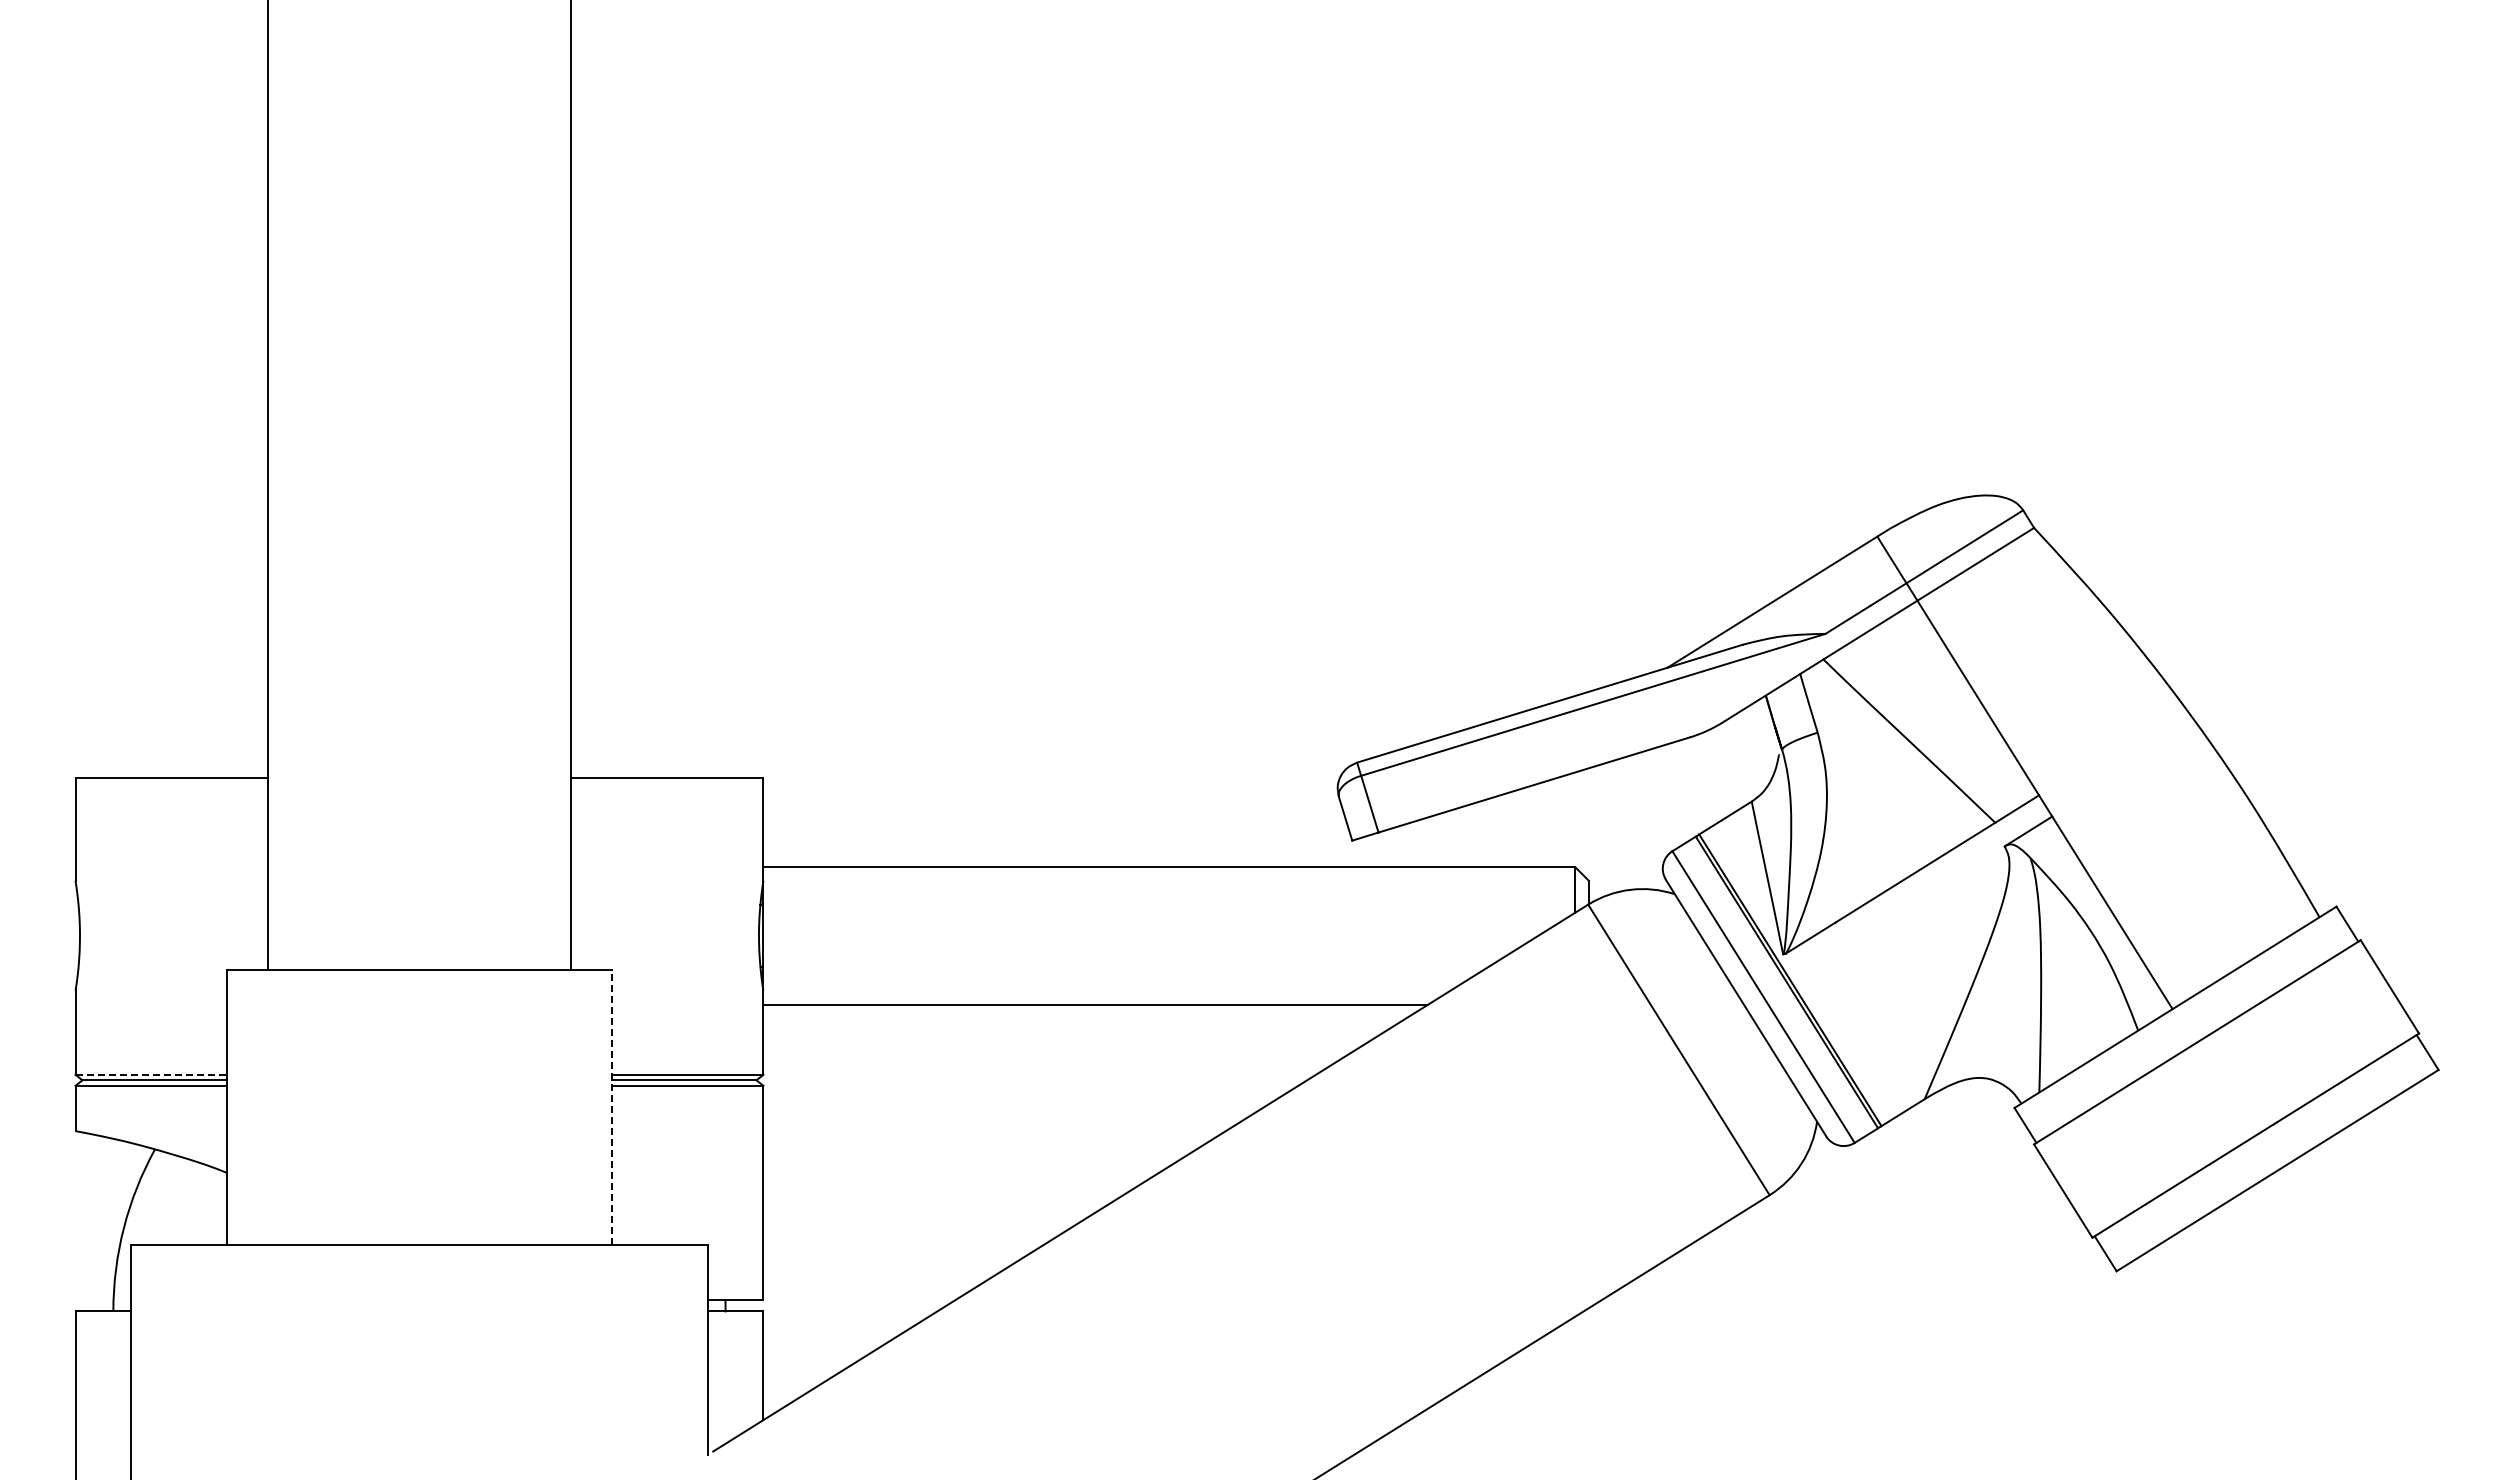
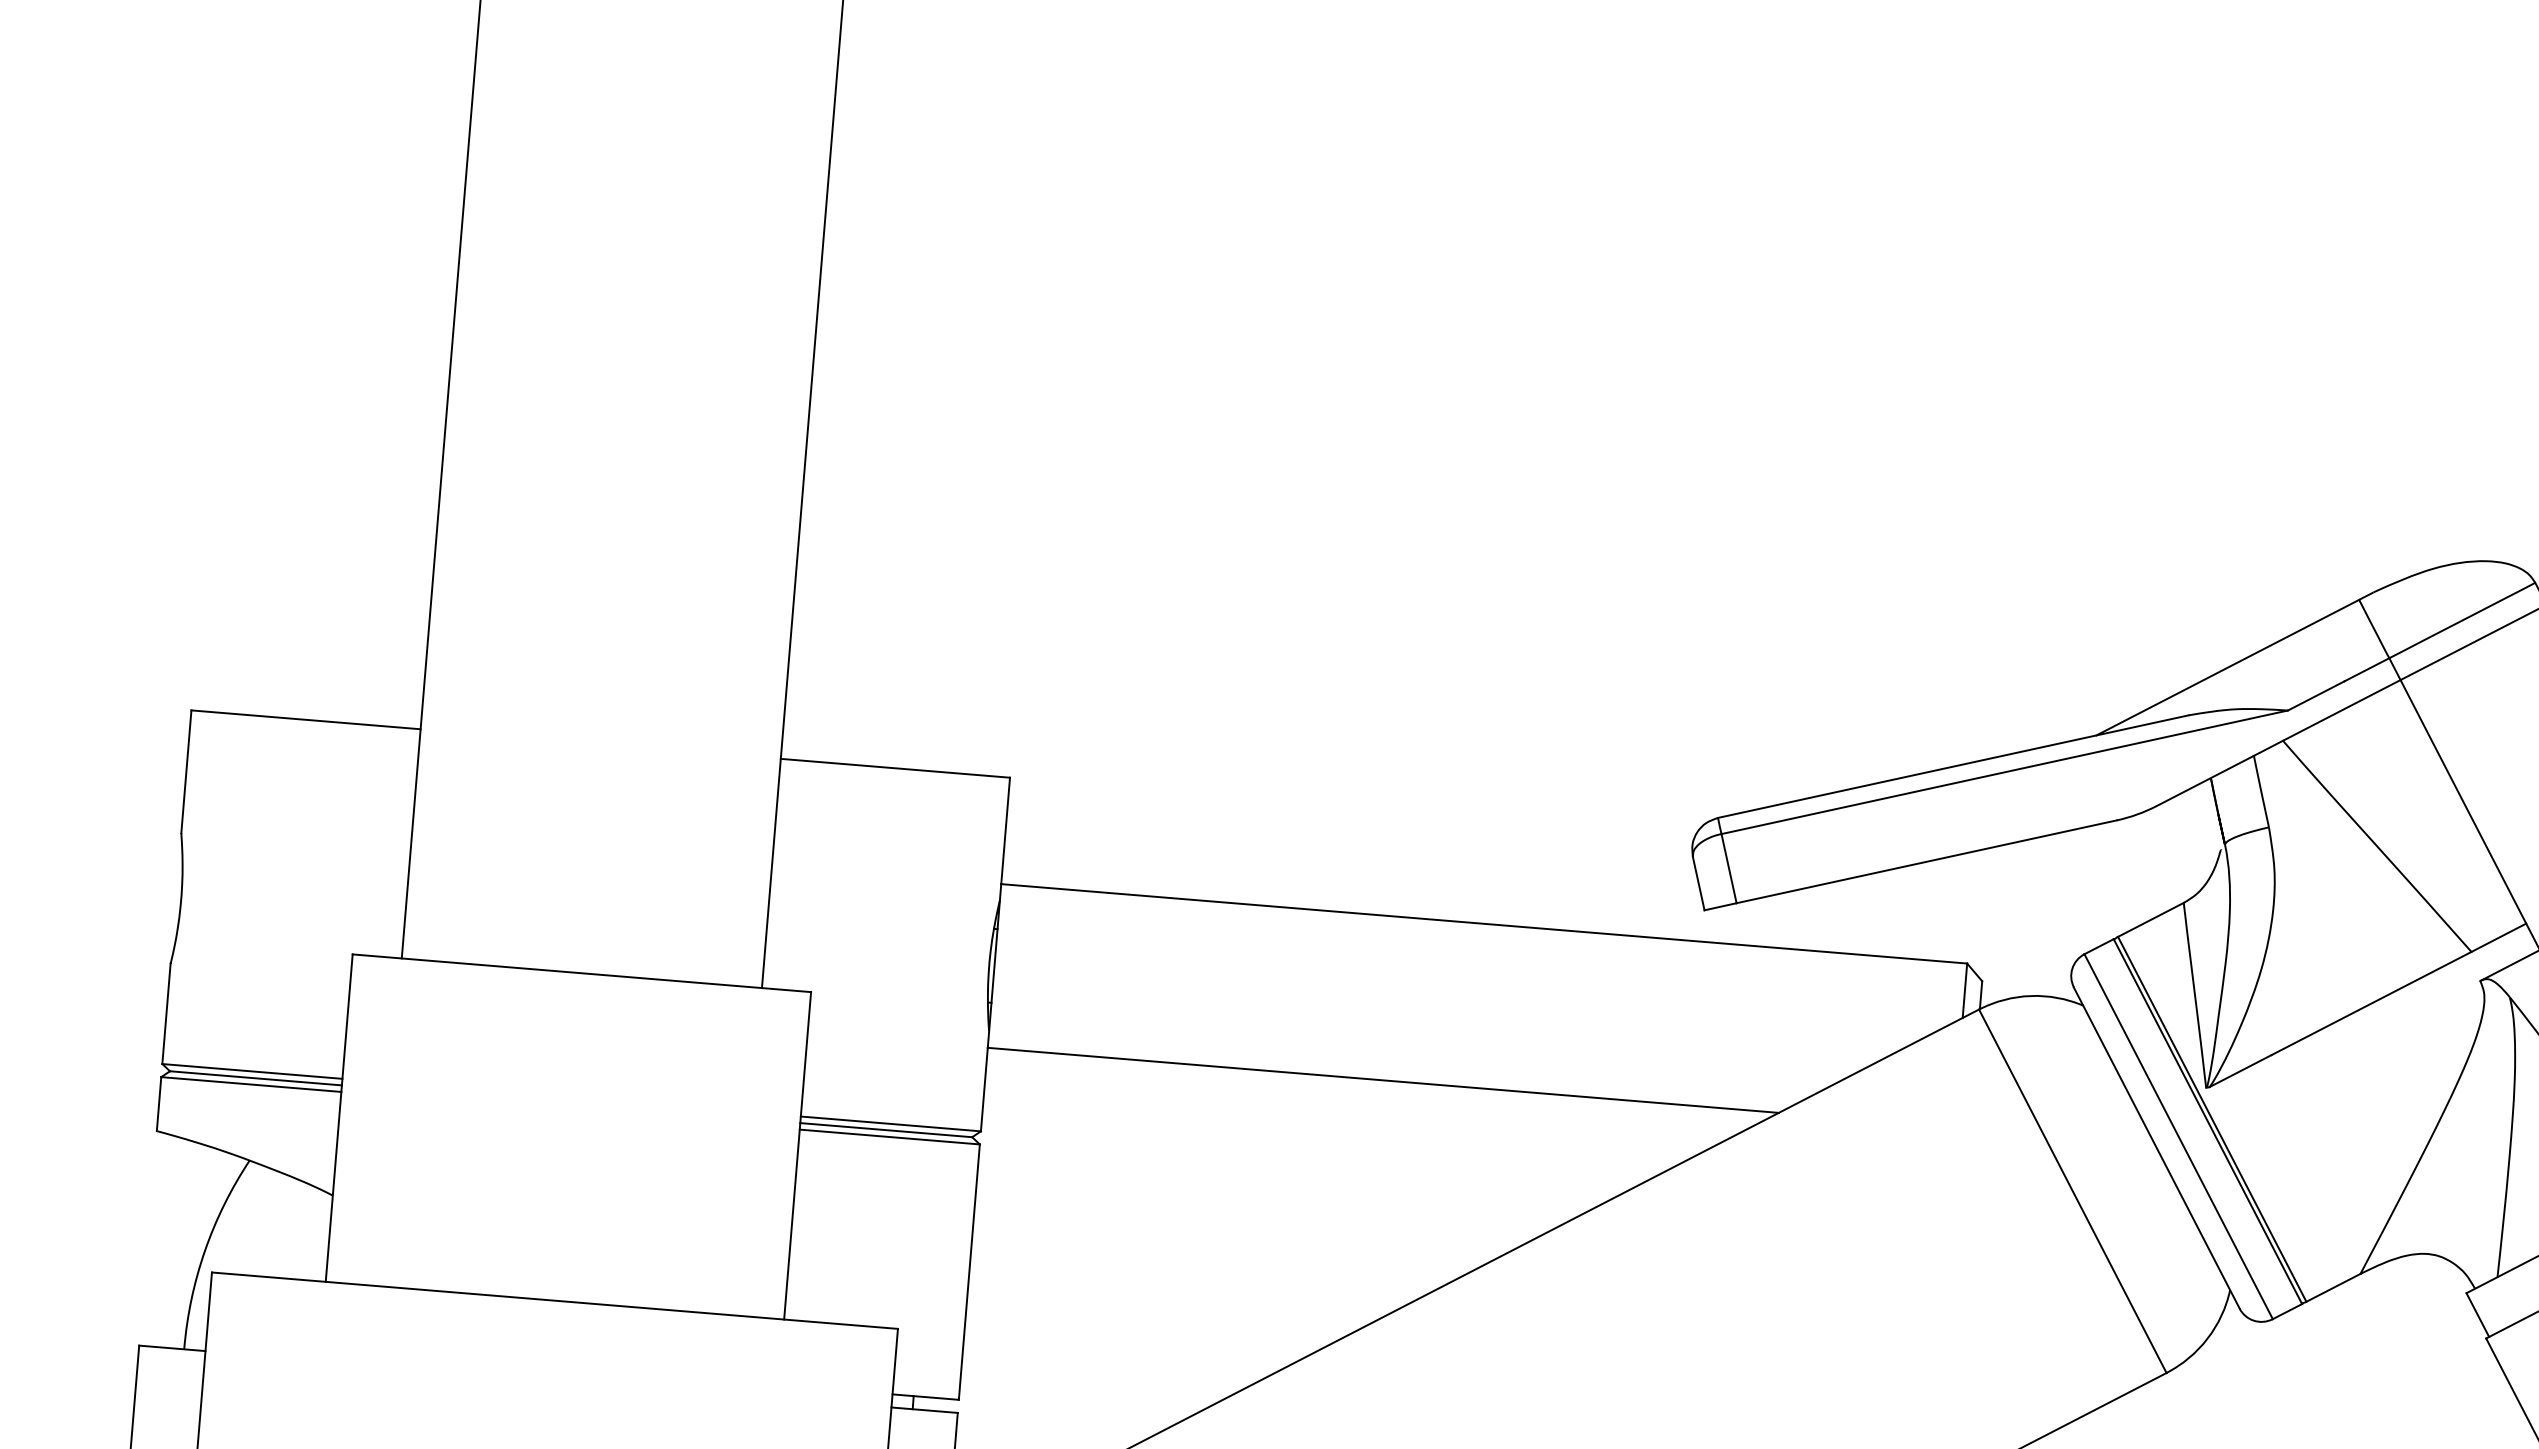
line: (151, 1074) -> (252, 1071), dashed -> solid
line: (612, 1107) -> (798, 1155), dashed -> solid

